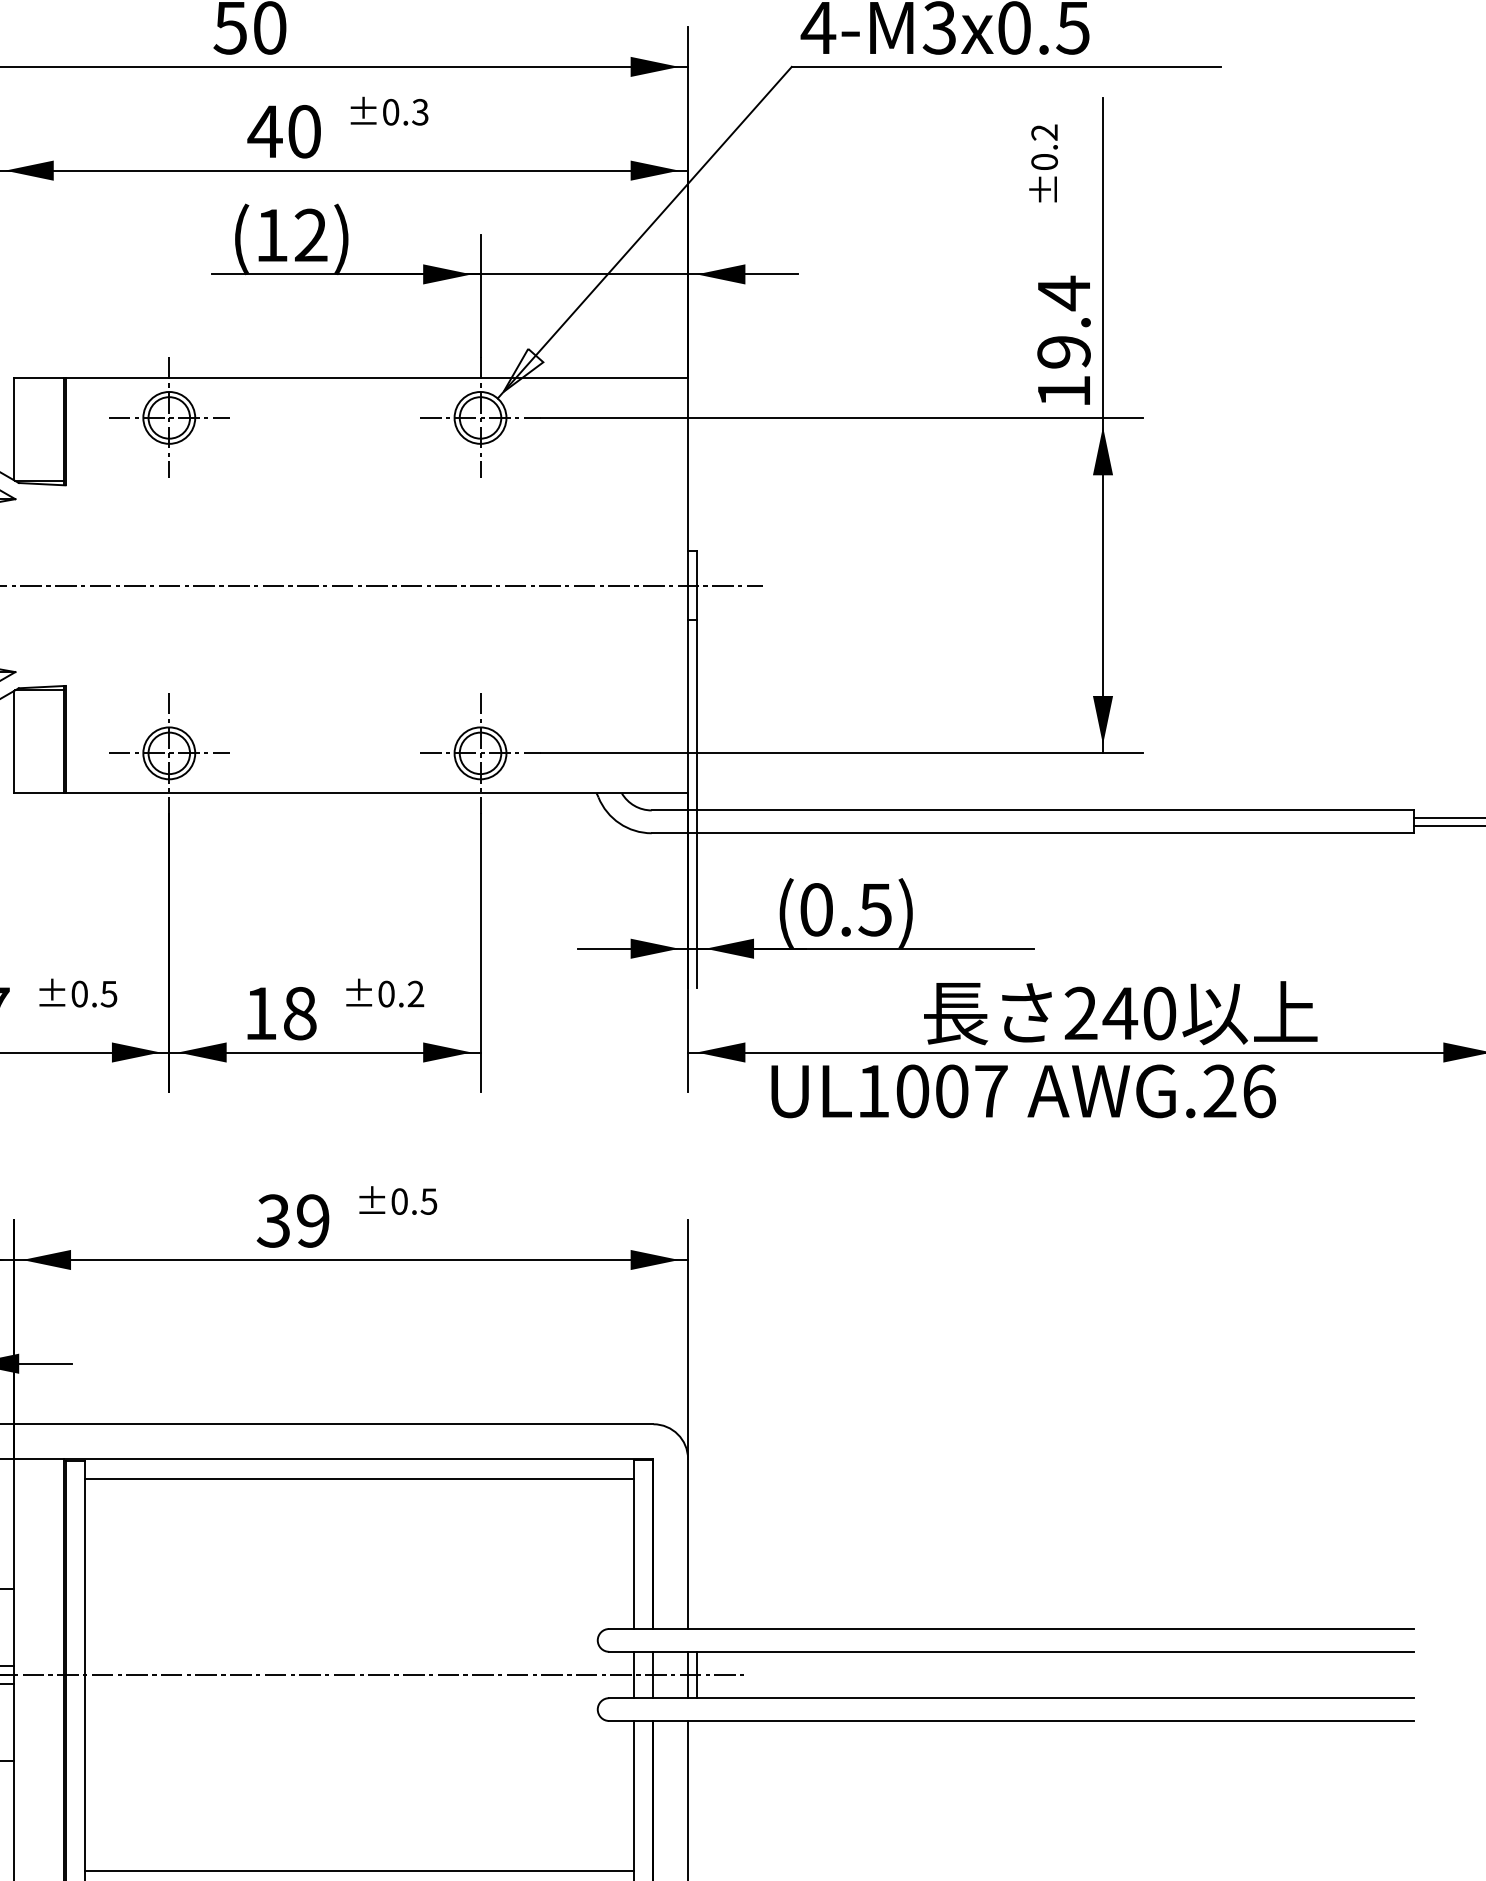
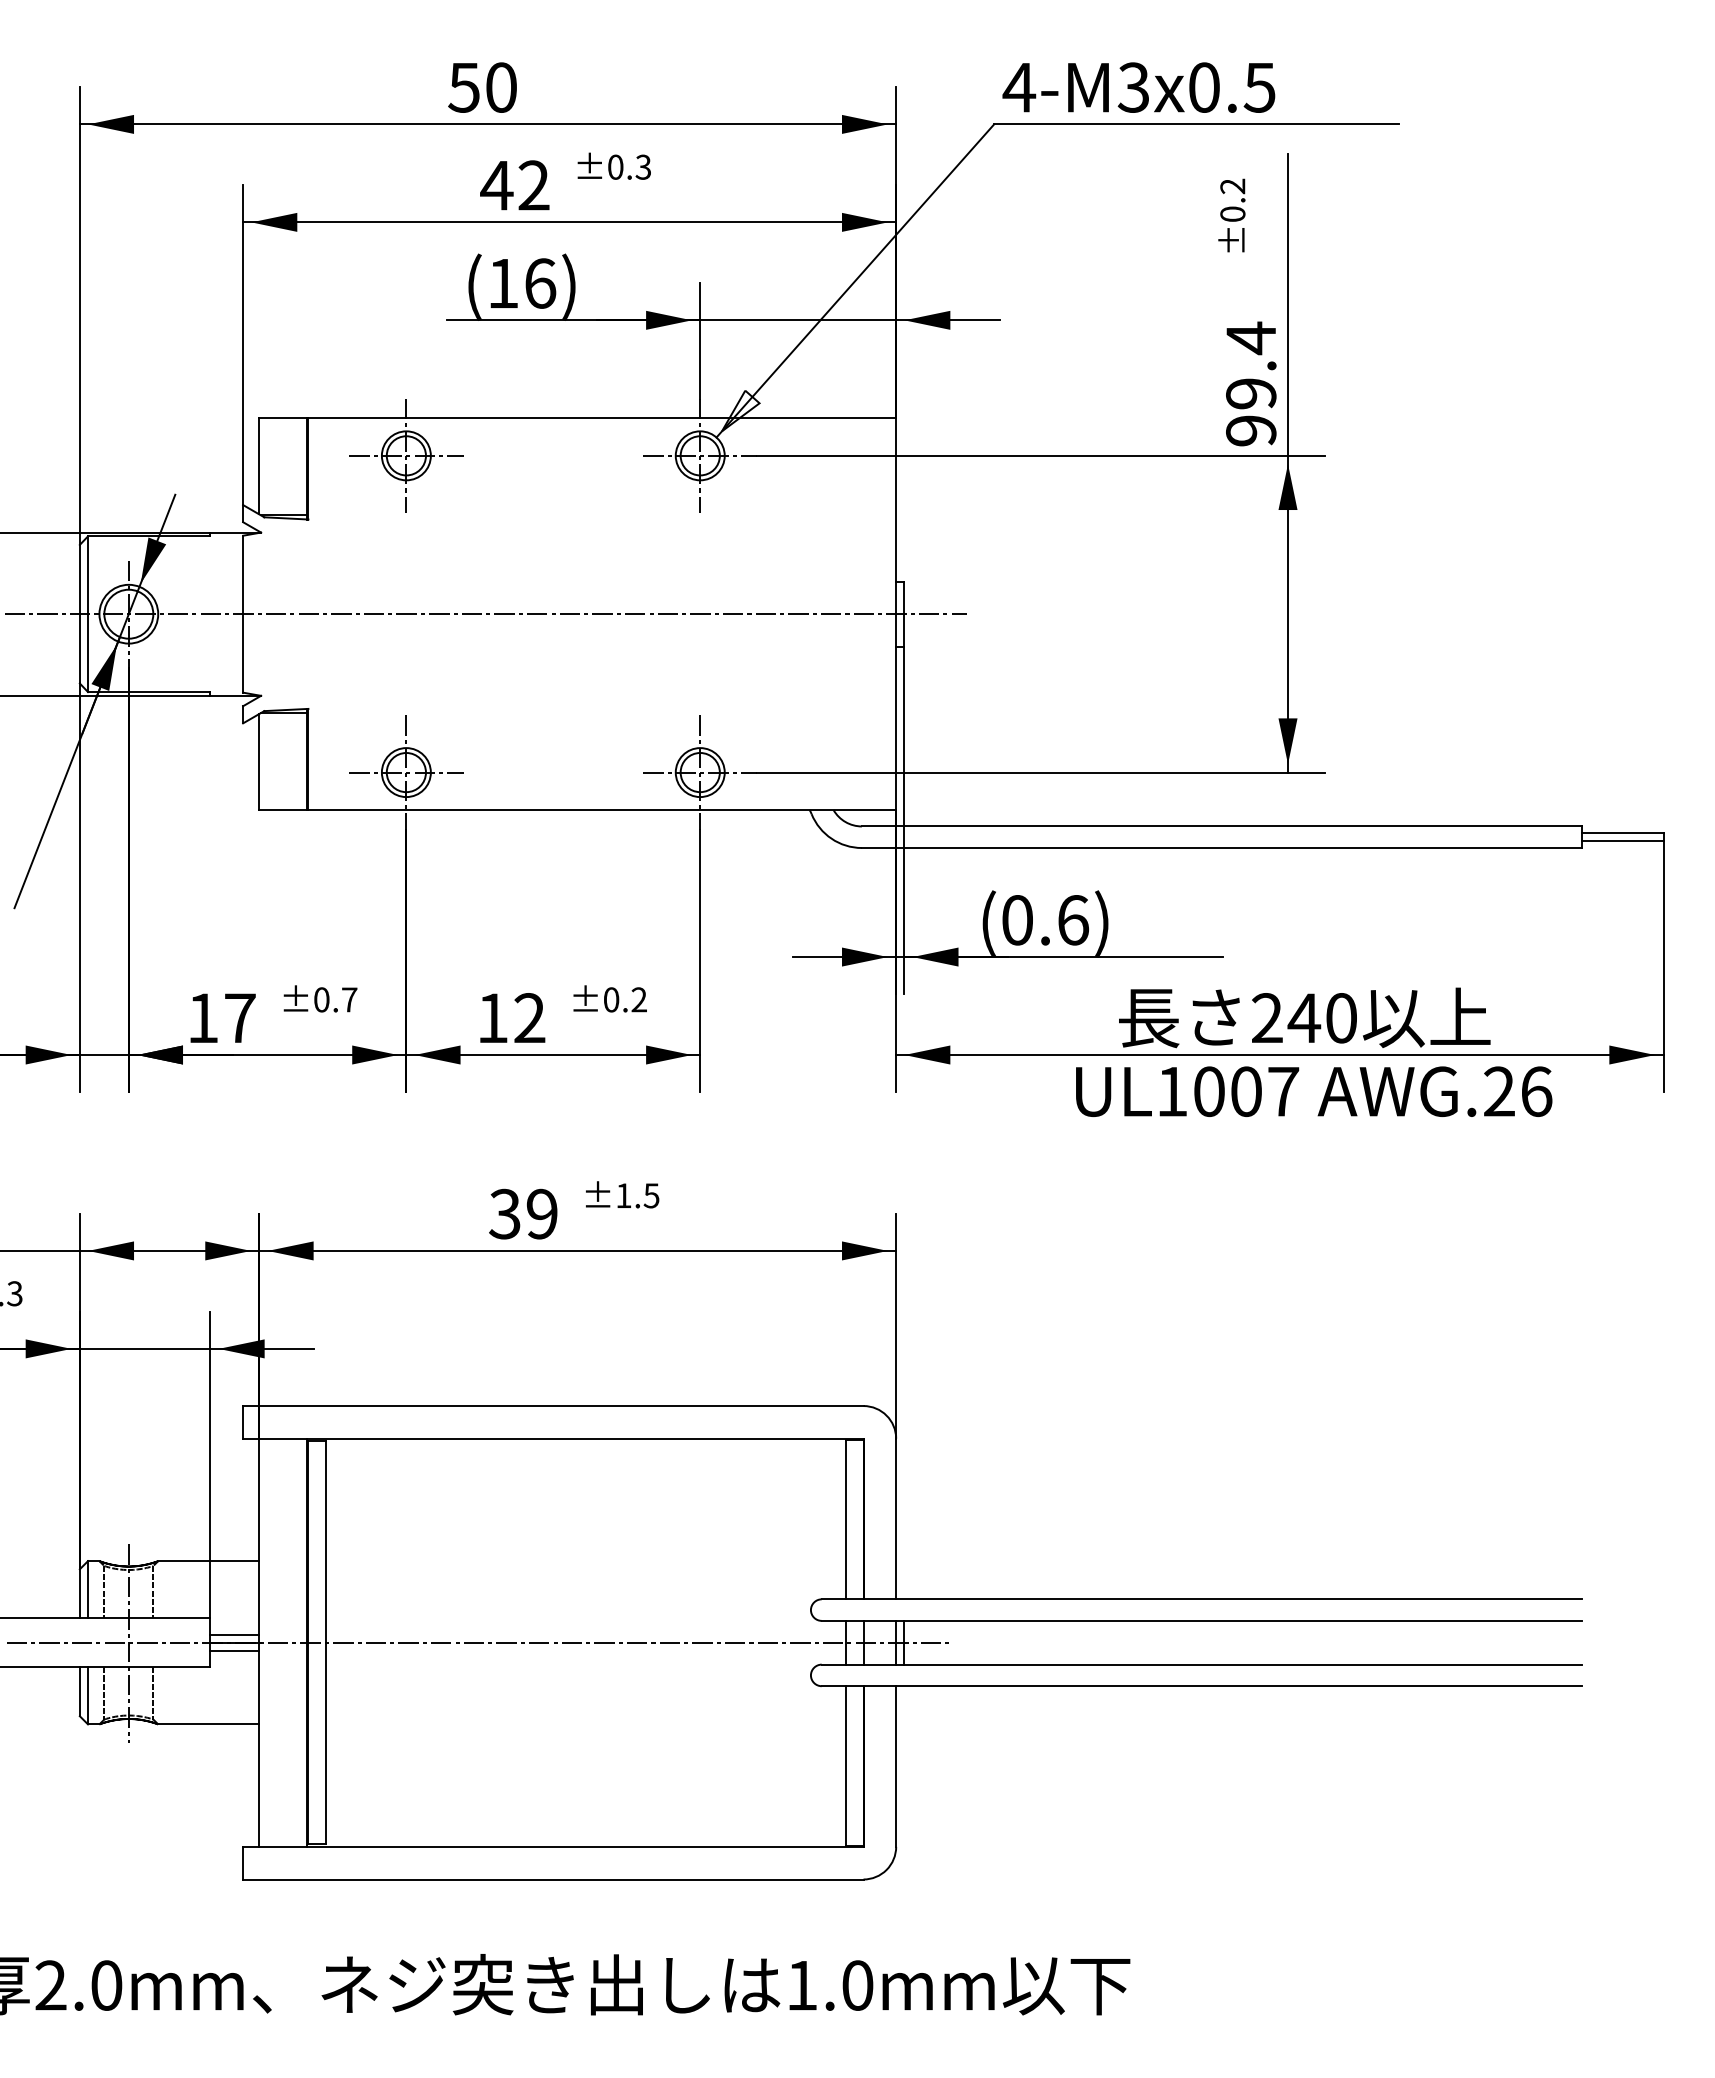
text: (303, 131) -> (533, 185), 40 -> 42
text: (311, 235) -> (540, 283), (12) -> (16)
text: (1064, 391) -> (1251, 430), 19.4 -> 99.4
text: (875, 910) -> (1073, 920), (0.5) -> (0.6)
text: (109, 993) -> (349, 999), ±0.5 -> ±0.7
text: (299, 1013) -> (529, 1018), 18 -> 12
text: (1024, 1091) -> (1314, 1091), moved
text: (399, 1201) -> (623, 1195), ±0.5 -> ±1.5
line: (358, 1478) -> (585, 1457), removed
line: (358, 1871) -> (585, 1828), removed

